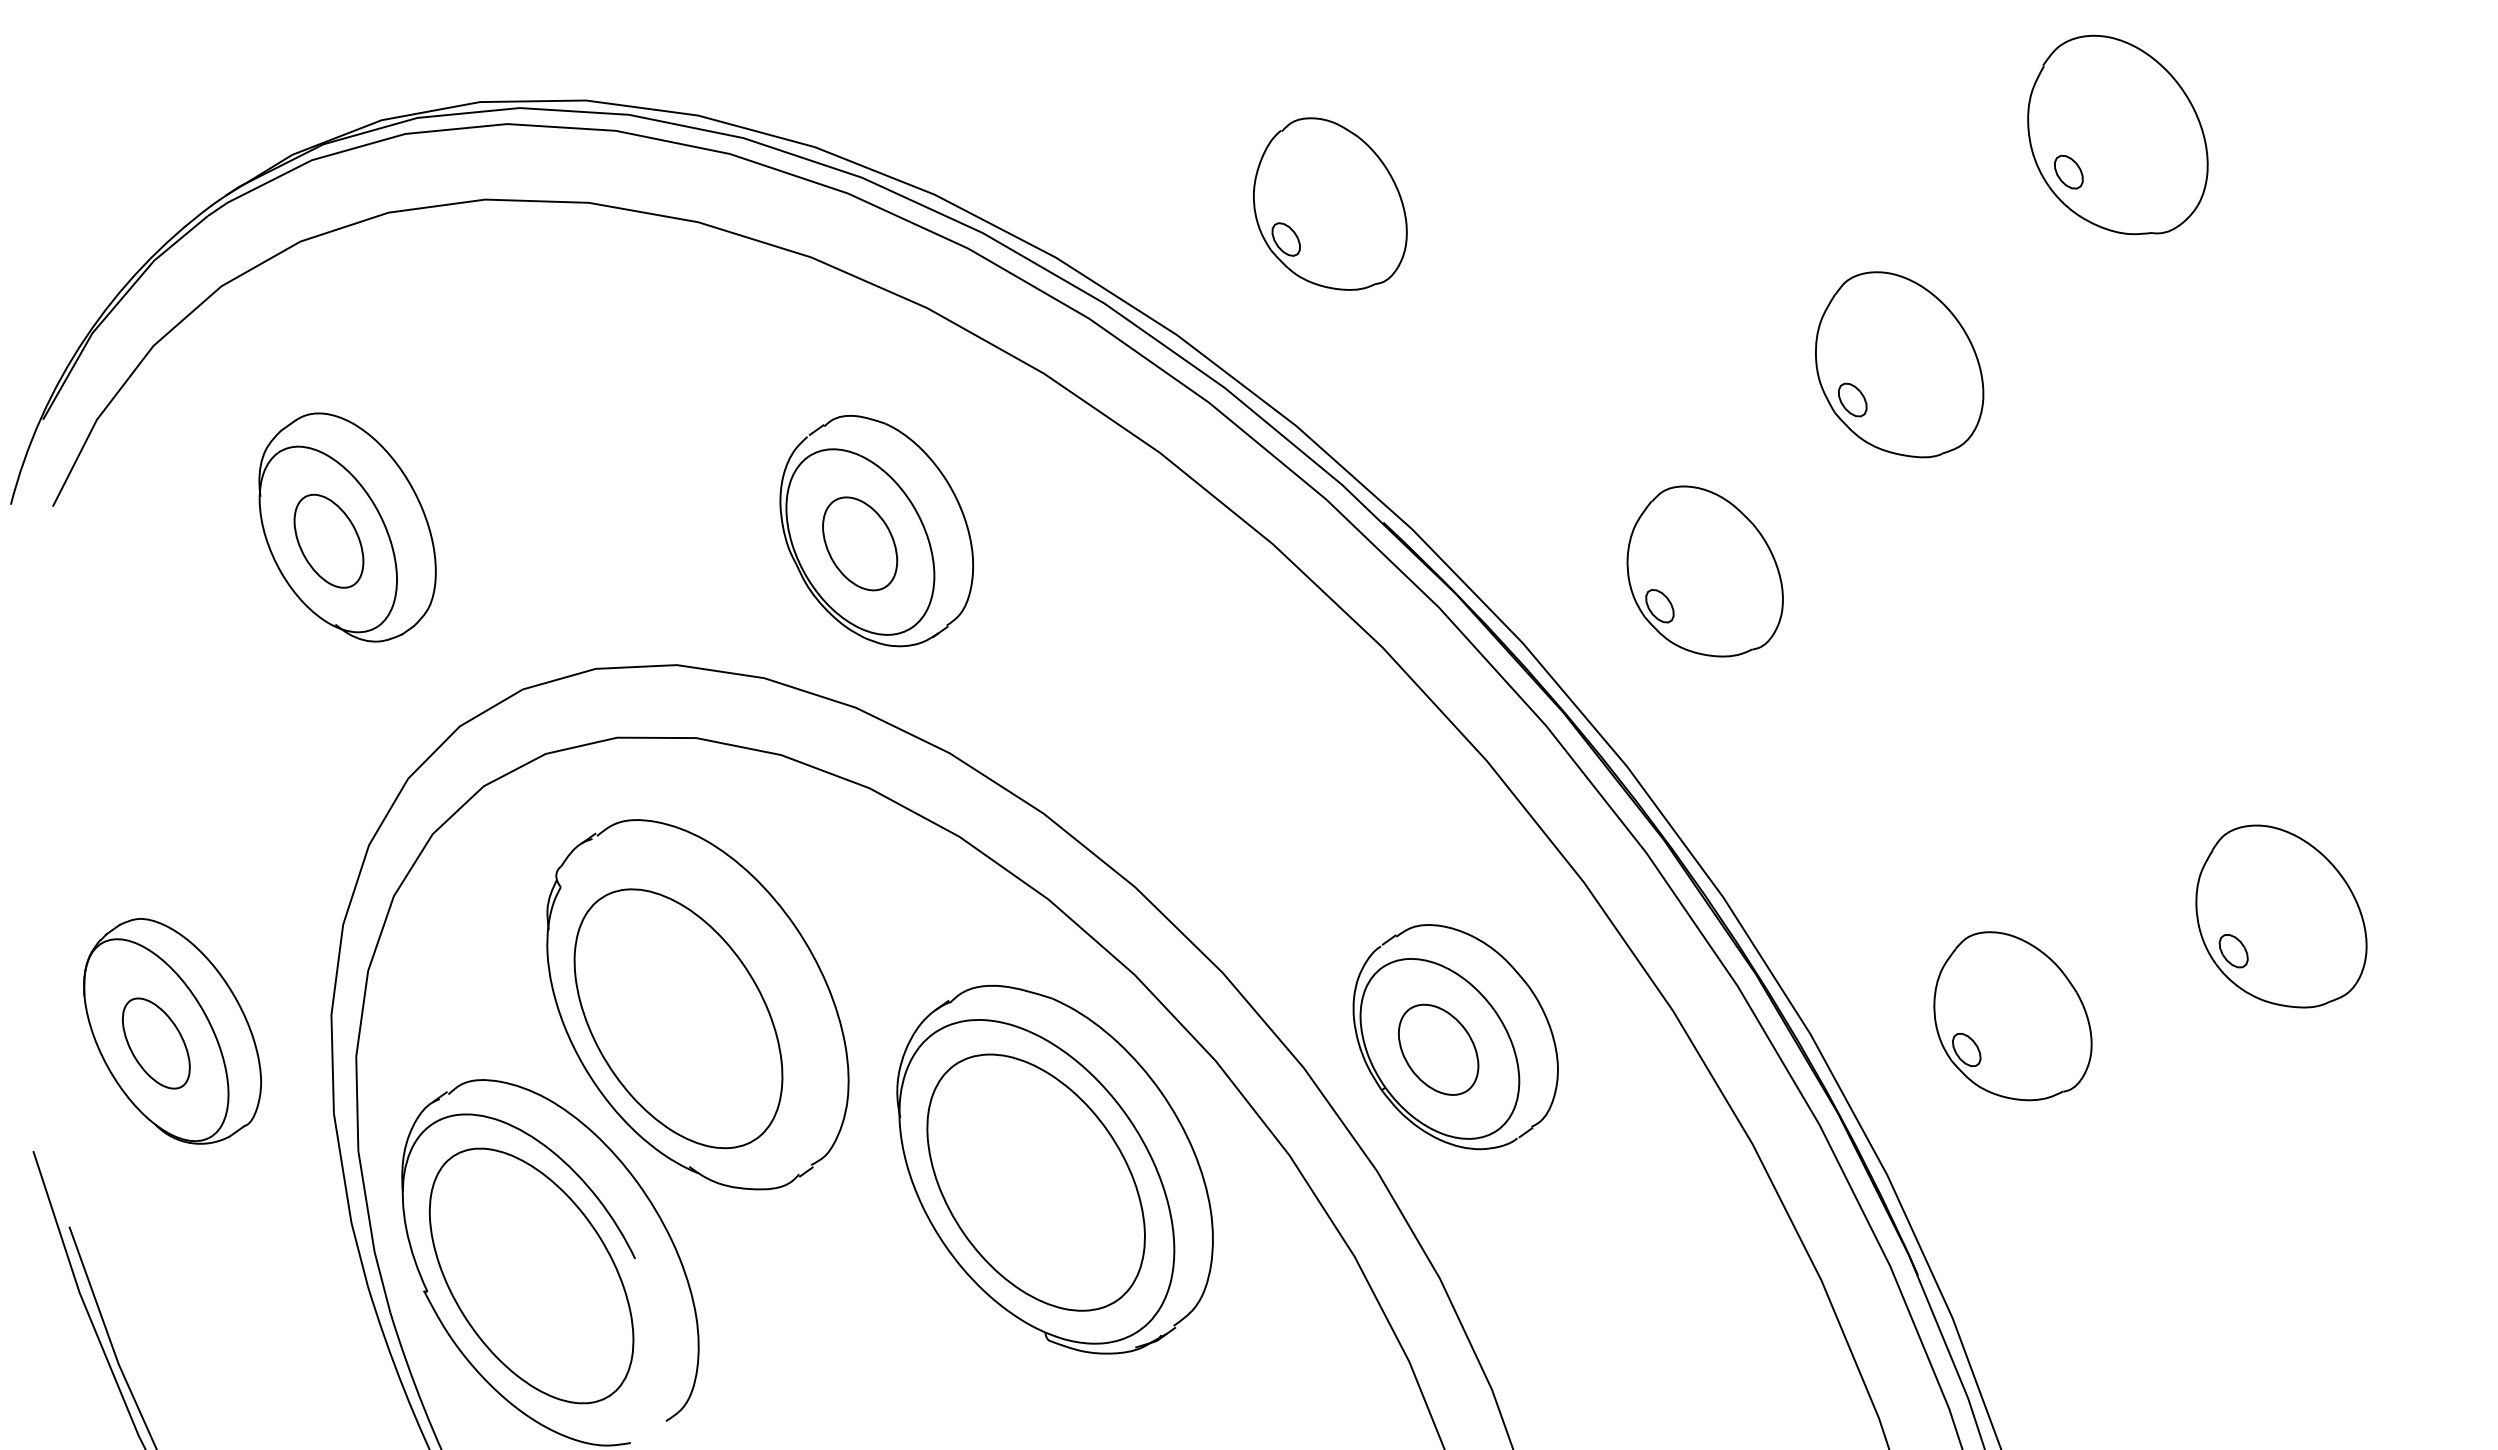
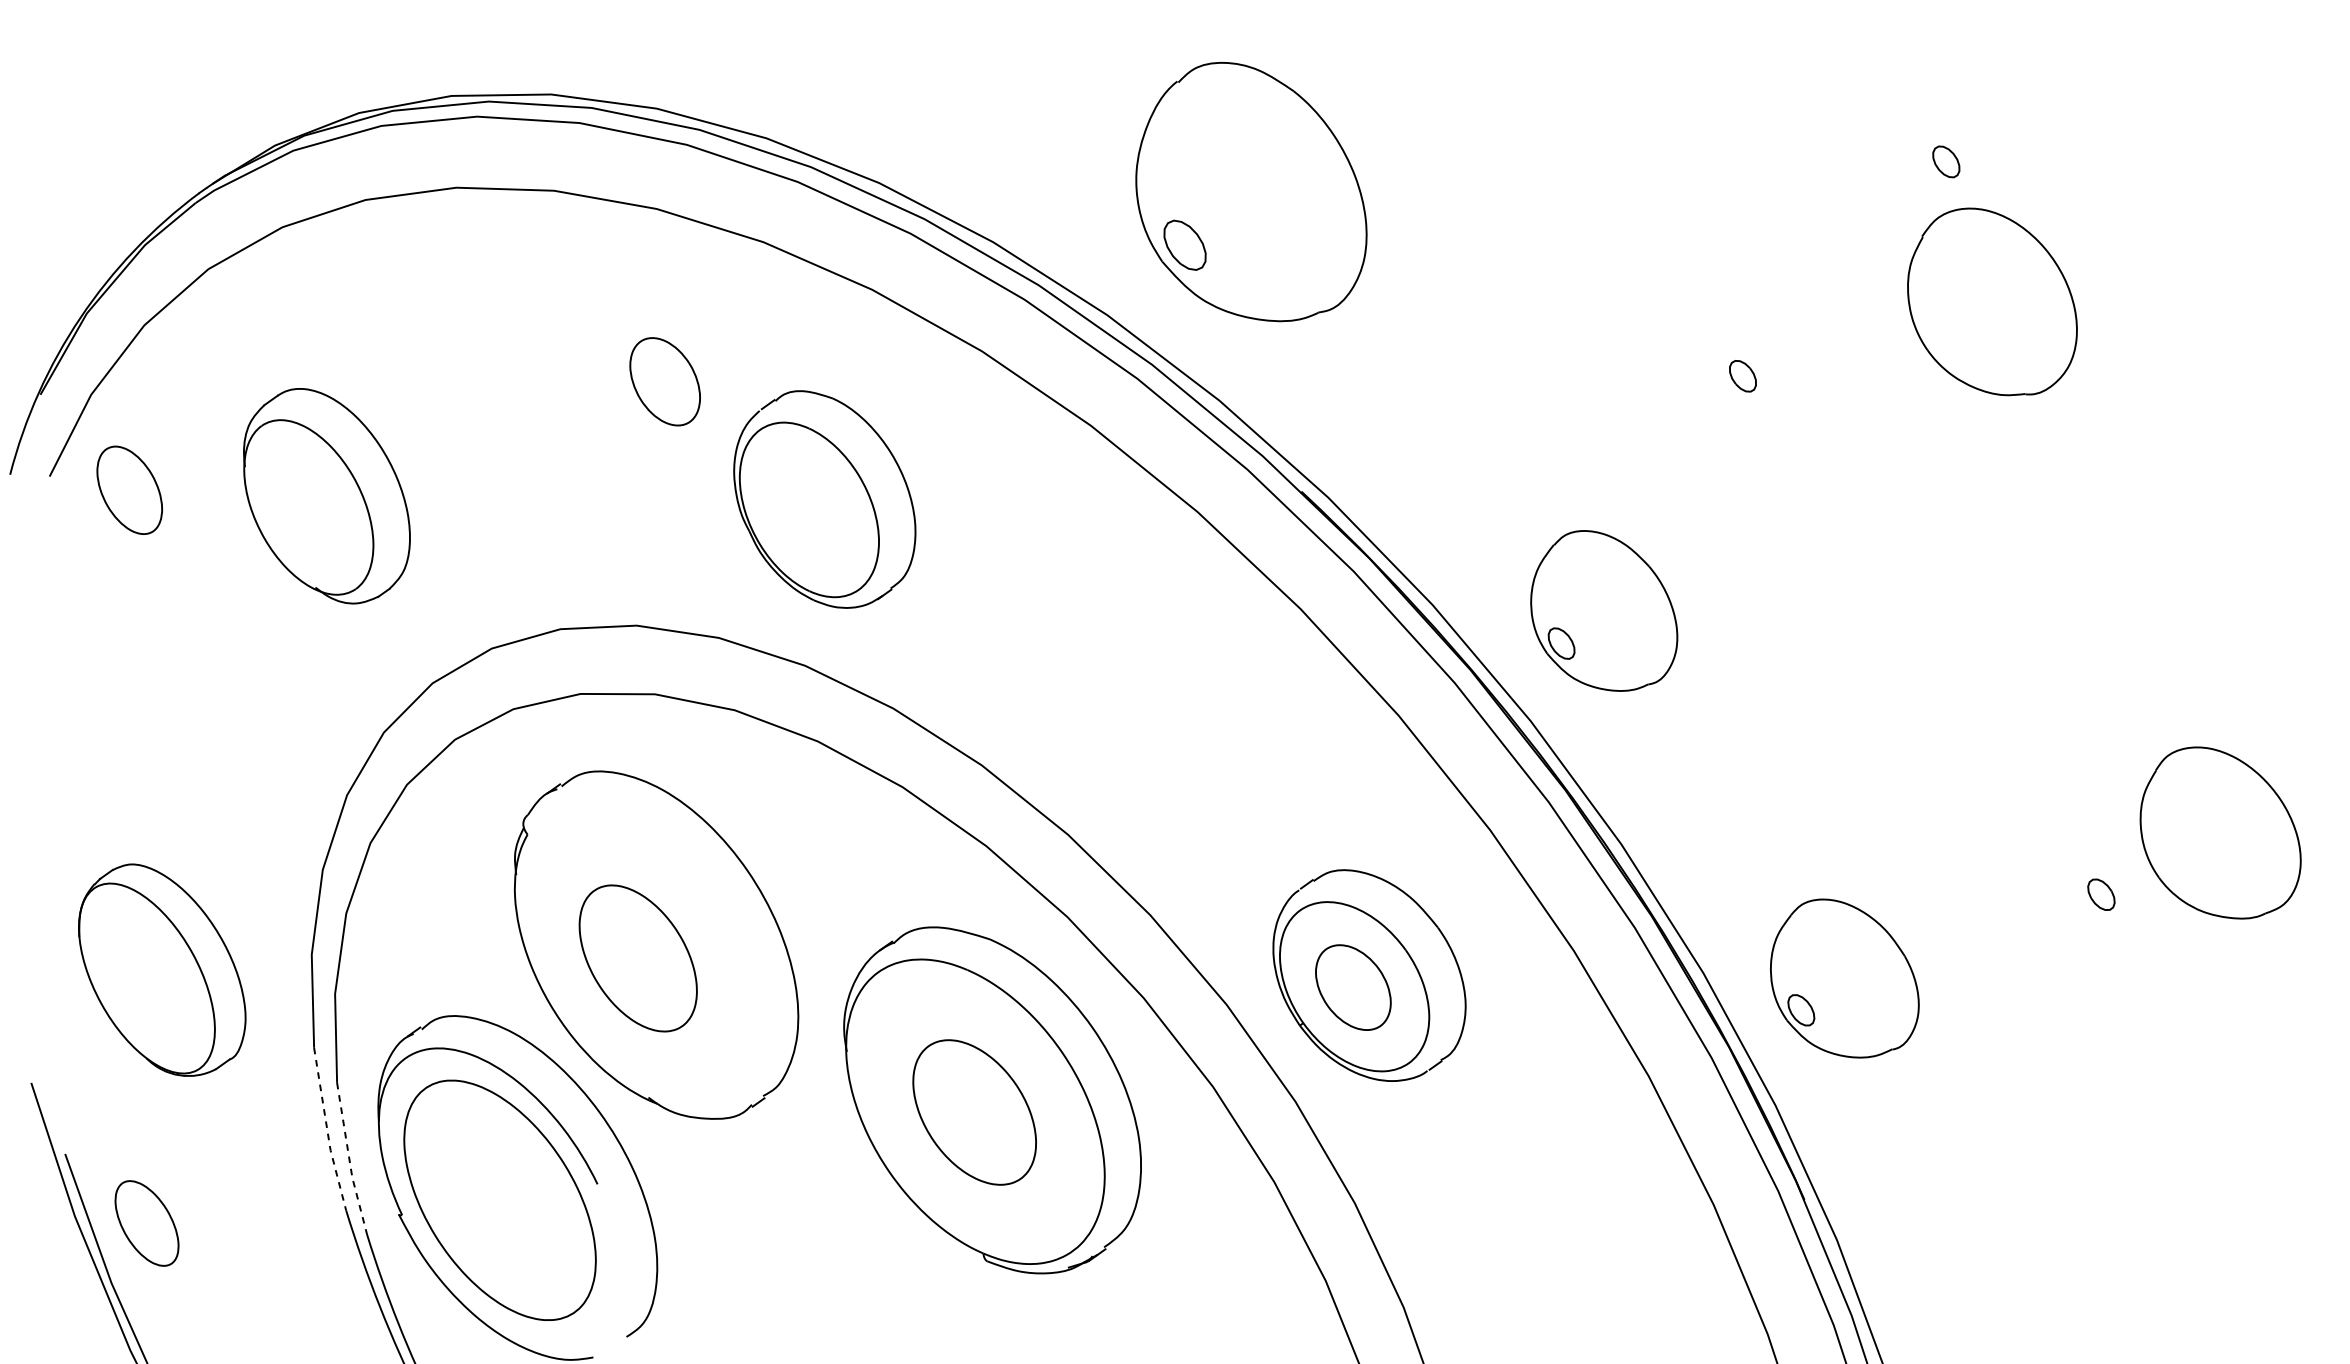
part: (2117, 134) -> (1992, 301), moved
part: (1330, 203) -> (1251, 191), size x1.6
part: (1899, 364) -> (1786, 342), removed
part: (328, 540) -> (129, 489), moved
part: (860, 543) -> (665, 381), moved
part: (1704, 571) -> (1603, 610), moved
part: (2281, 916) -> (2220, 832), moved
part: (2012, 1016) -> (1844, 978), moved
part: (678, 1018) -> (638, 958), size x0.6
part: (156, 1043) -> (147, 1223), moved
part: (1035, 1182) -> (974, 1112), size x0.6
line: (348, 1202) -> (327, 1131), solid -> dashed
line: (371, 1233) -> (349, 1160), solid -> dashed

